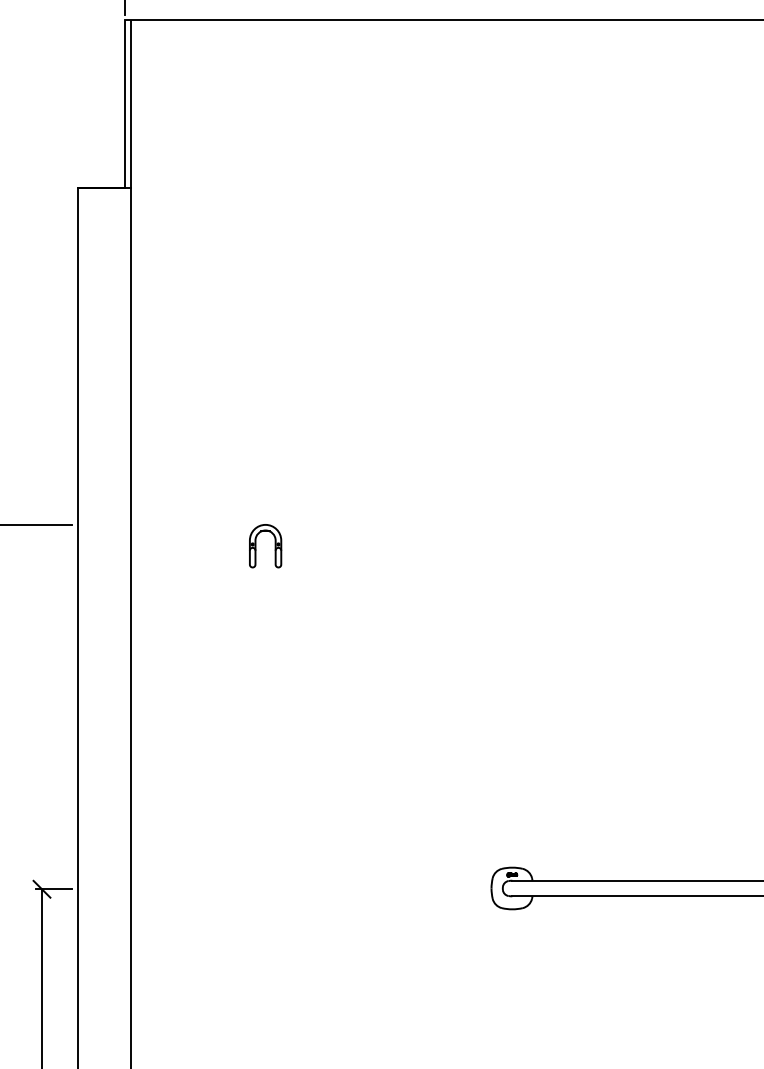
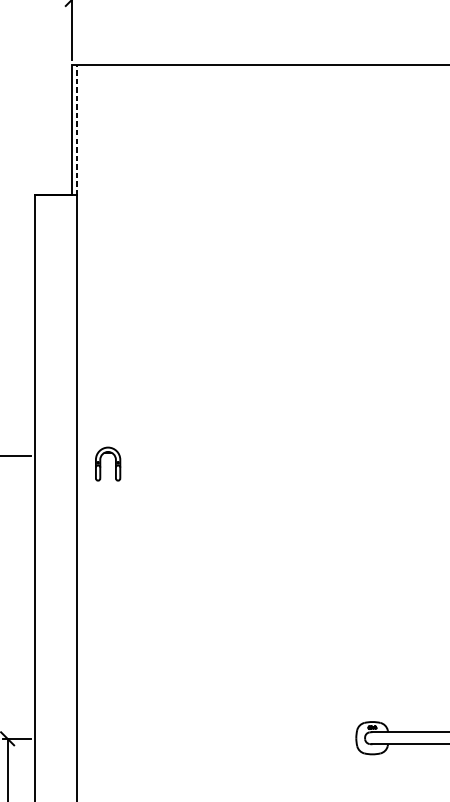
line: (131, 103) -> (77, 129), solid -> dashed
part: (256, 546) -> (101, 464), moved

